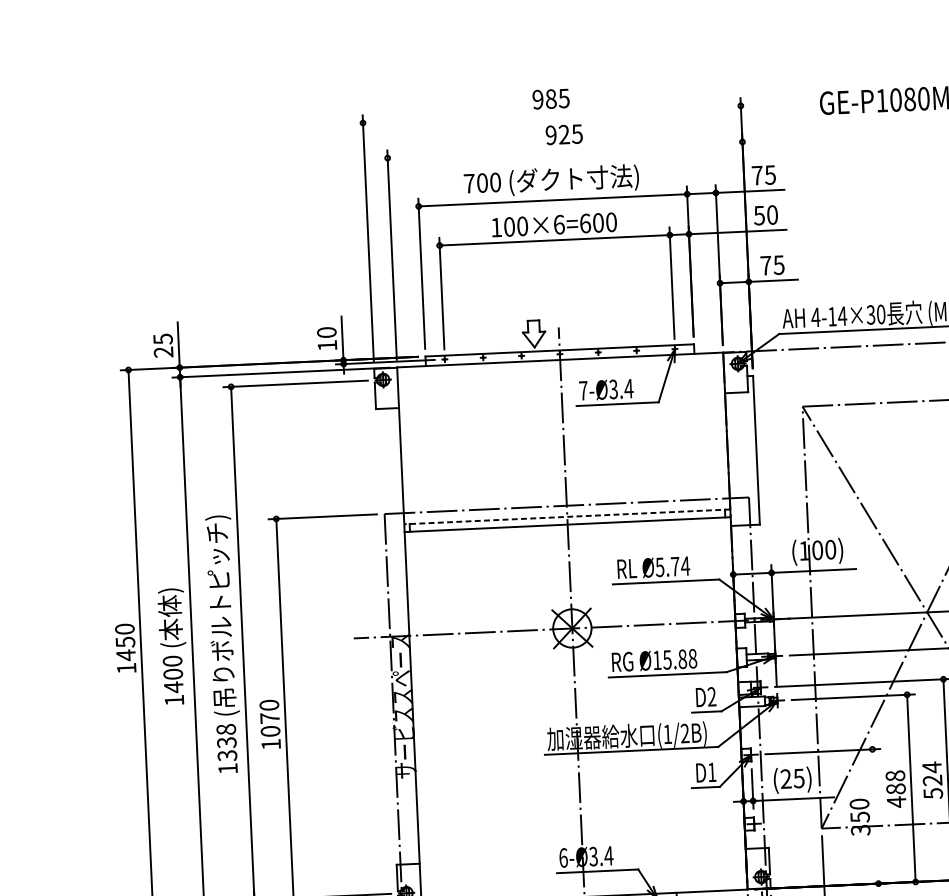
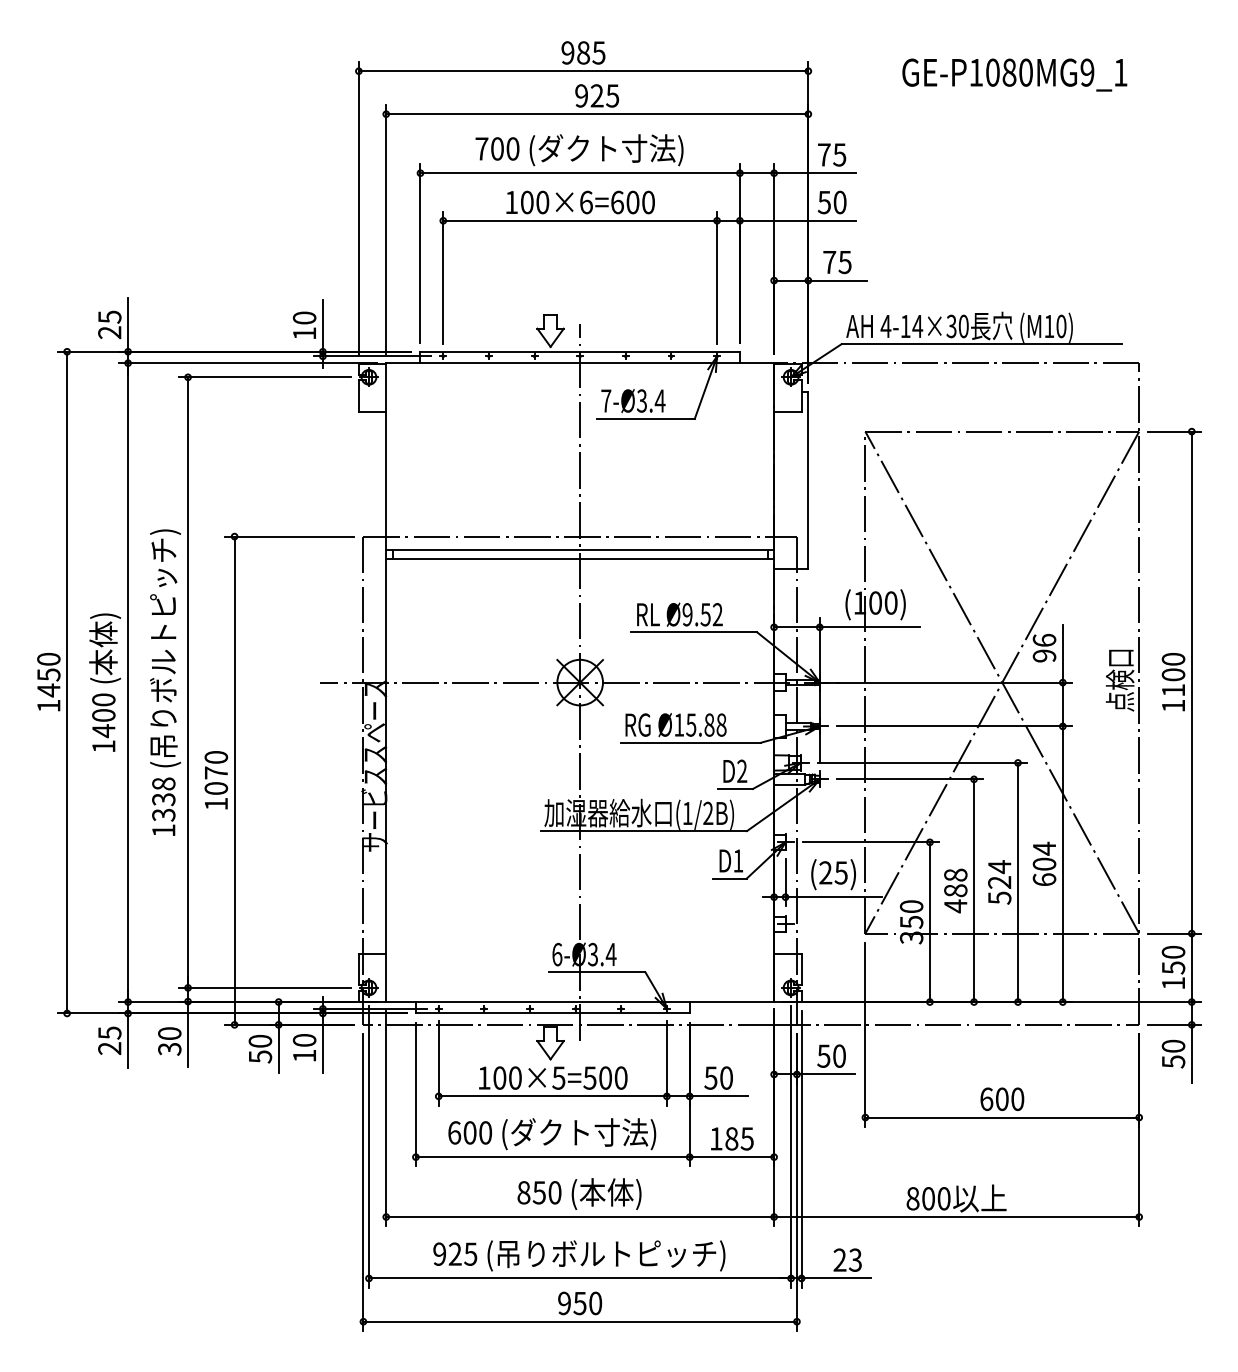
line: (551, 114) -> (583, 71), added
line: (565, 150) -> (597, 114), added
line: (567, 516) -> (580, 549), dashed -> solid
text: (672, 566) -> (702, 614), Ø5.74 -> Ø9.52
line: (875, 816) -> (929, 922), added

